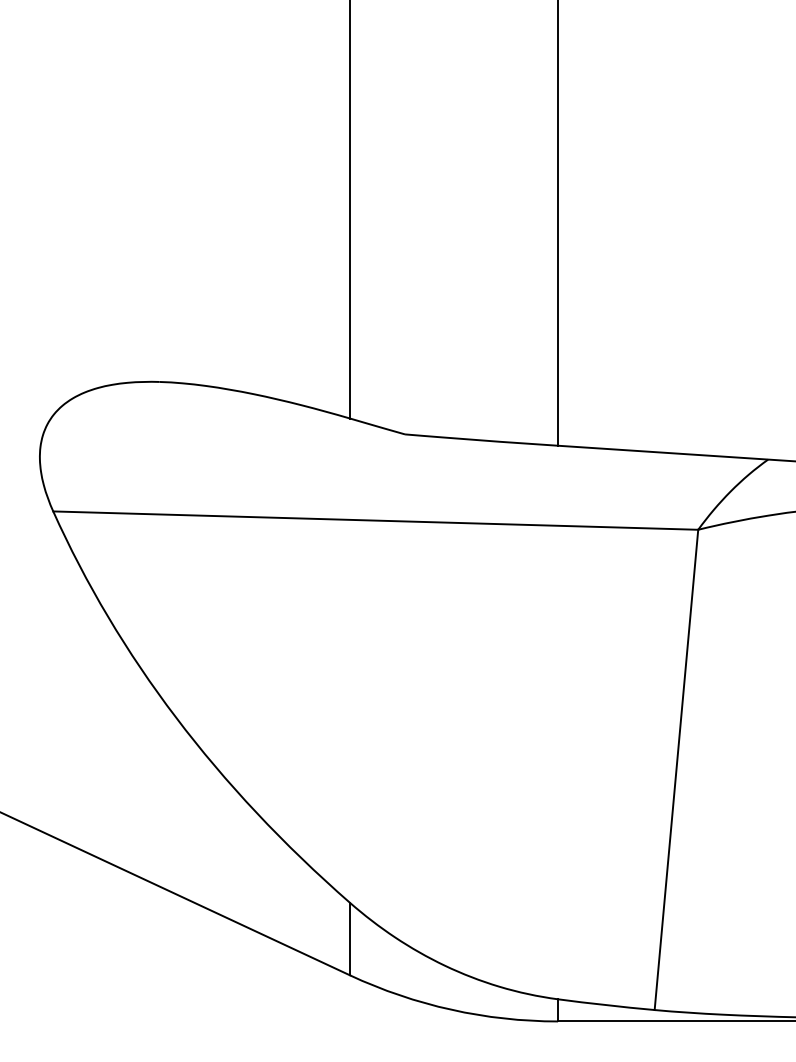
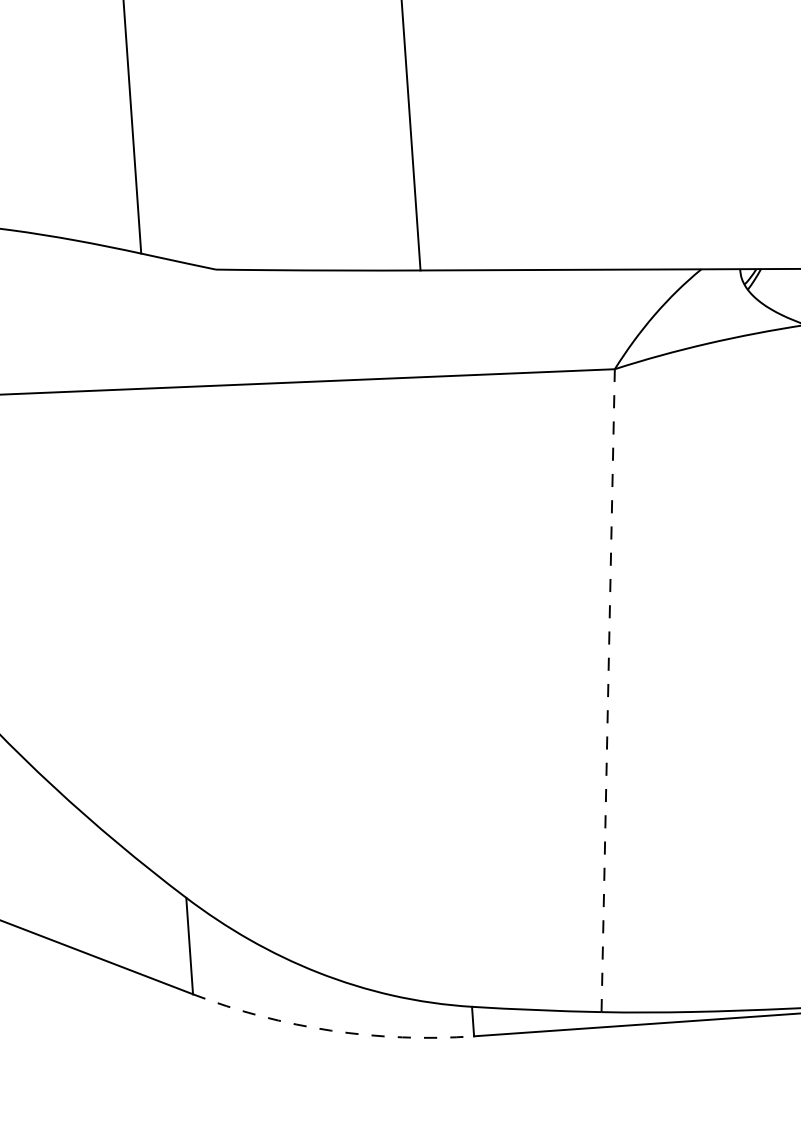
line: (676, 769) -> (608, 690), solid -> dashed
arc: (451, 1009) -> (331, 1030), solid -> dashed

